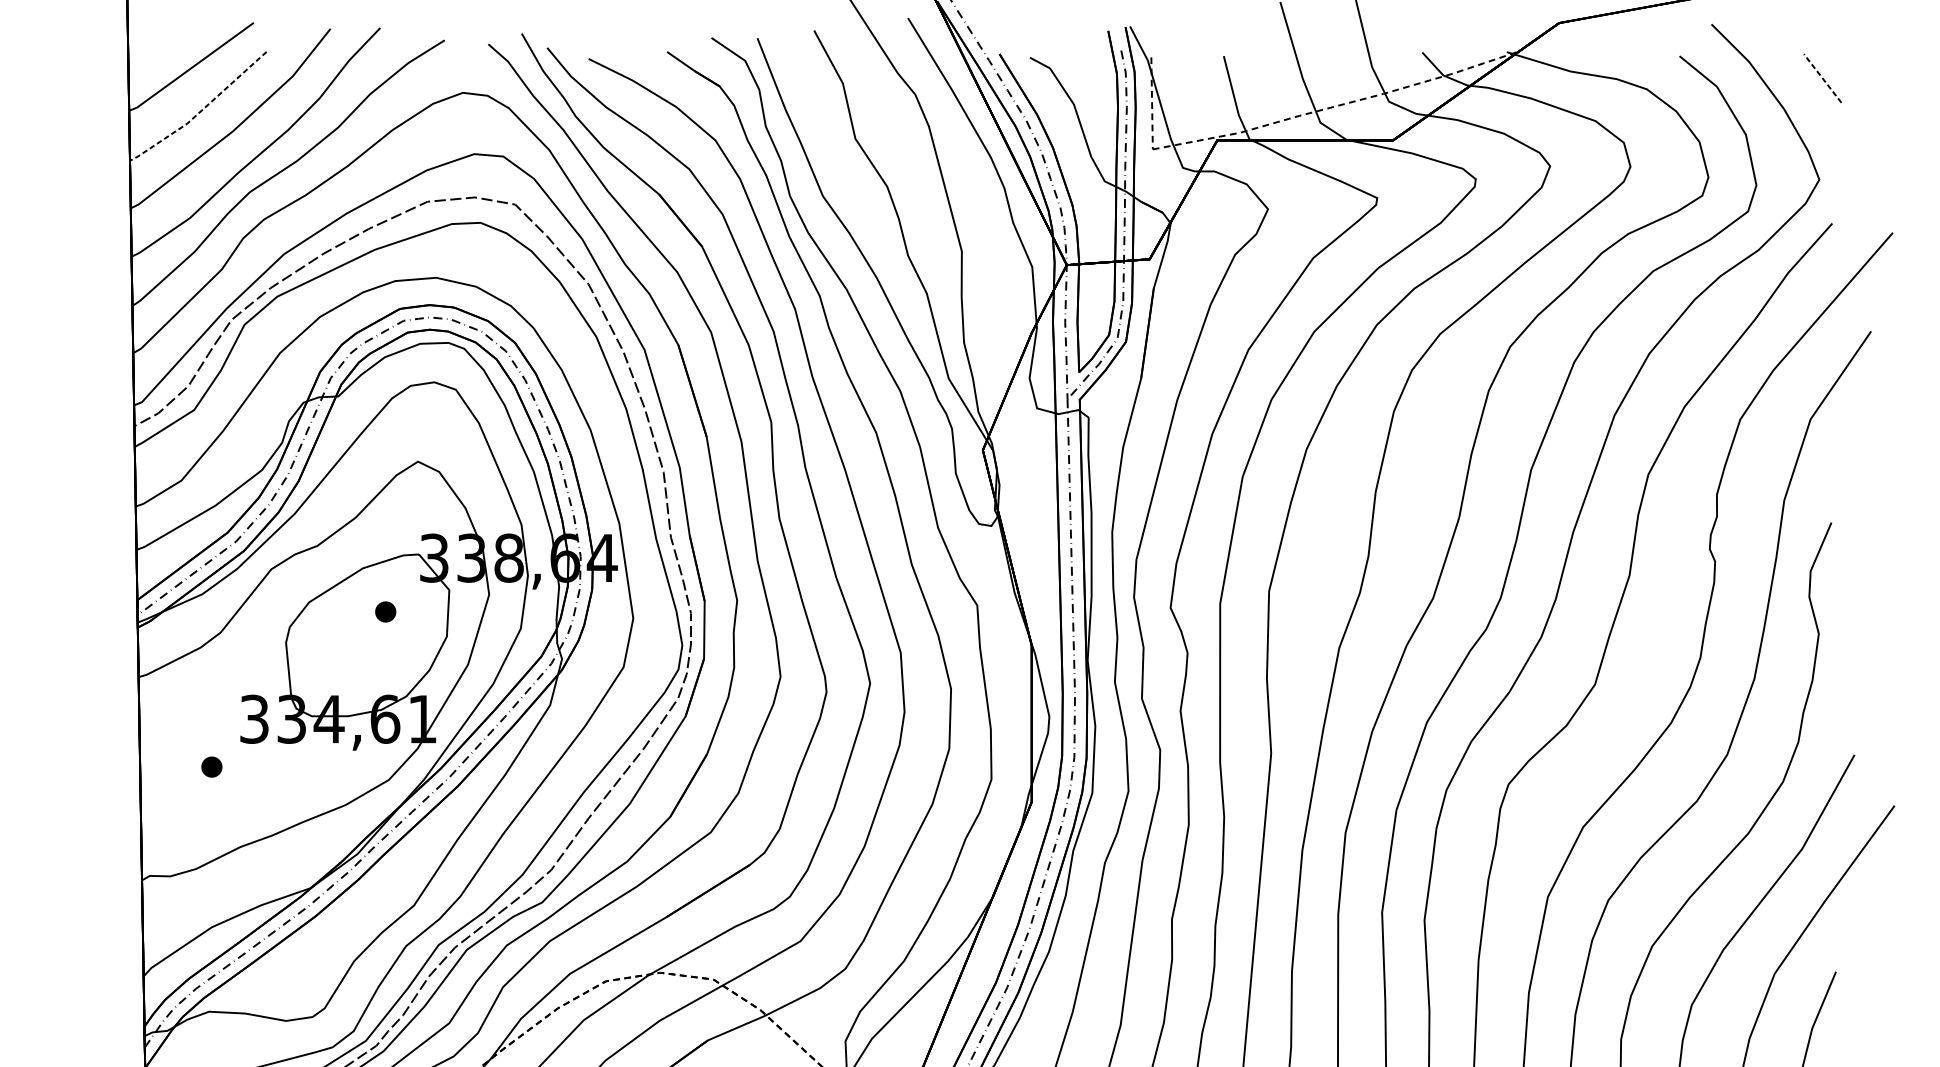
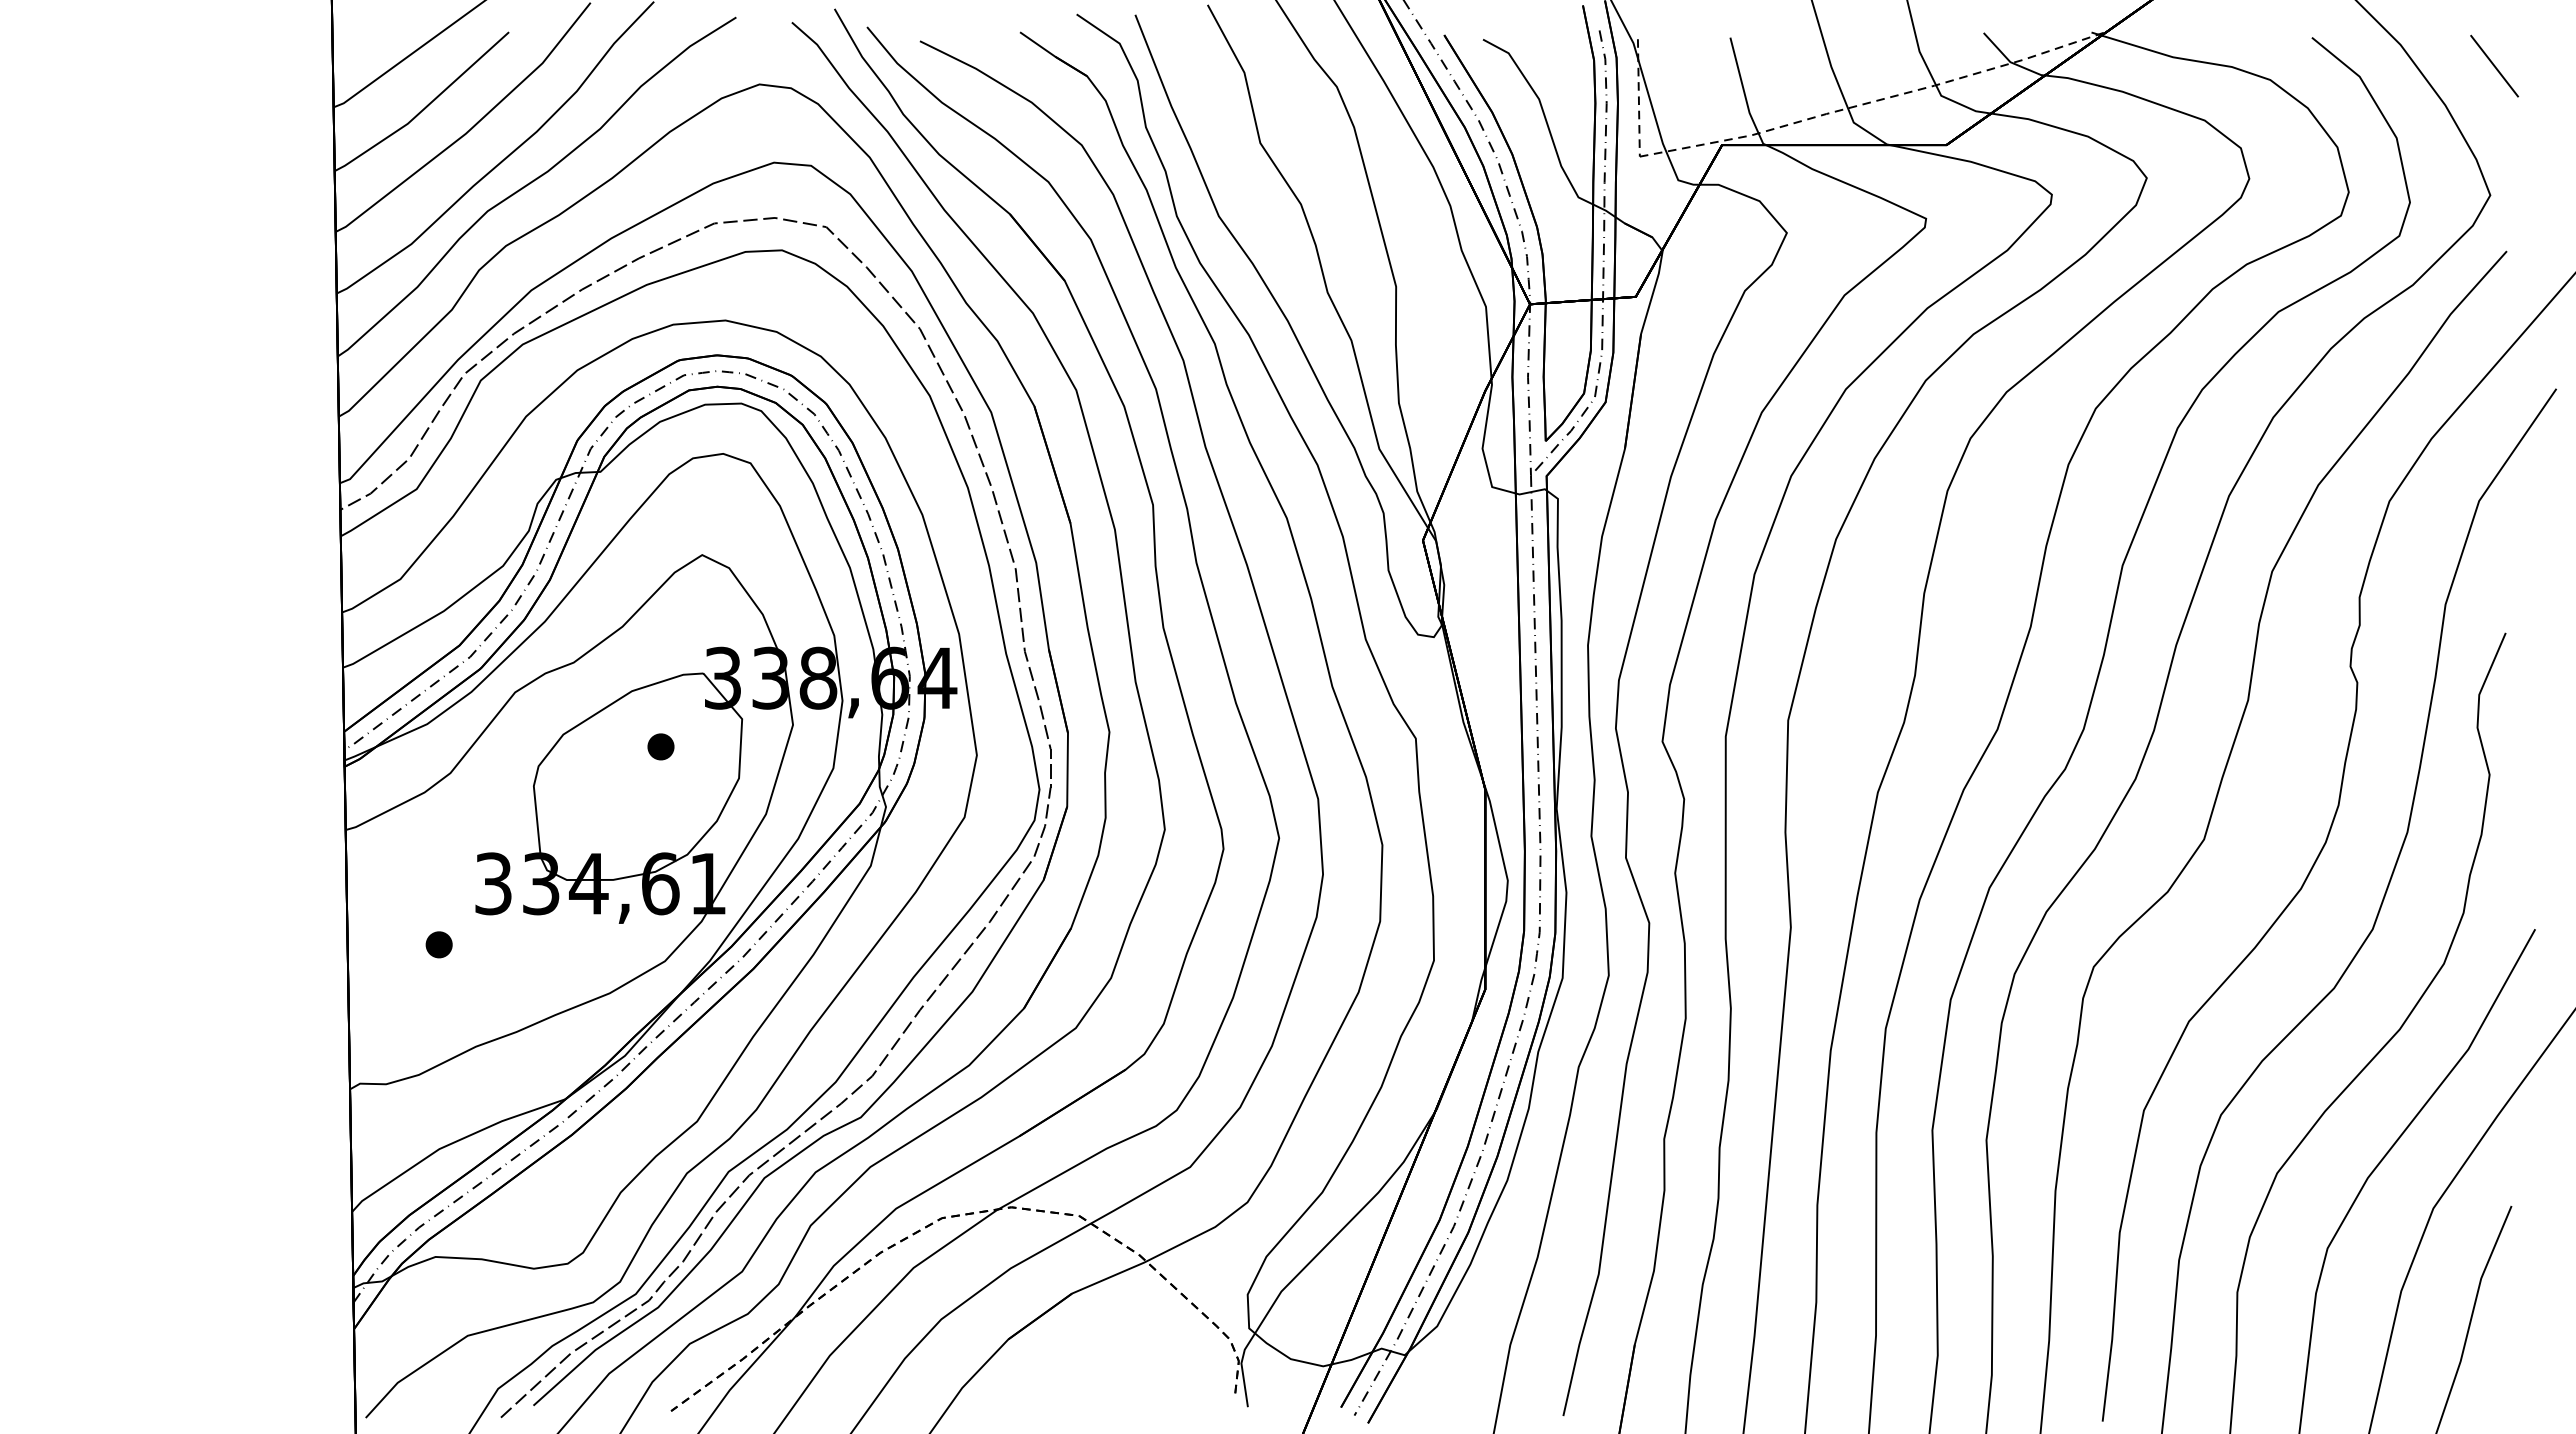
line: (1822, 77) -> (2494, 65), dashed -> solid
line: (200, 111) -> (424, 108), dashed -> solid

